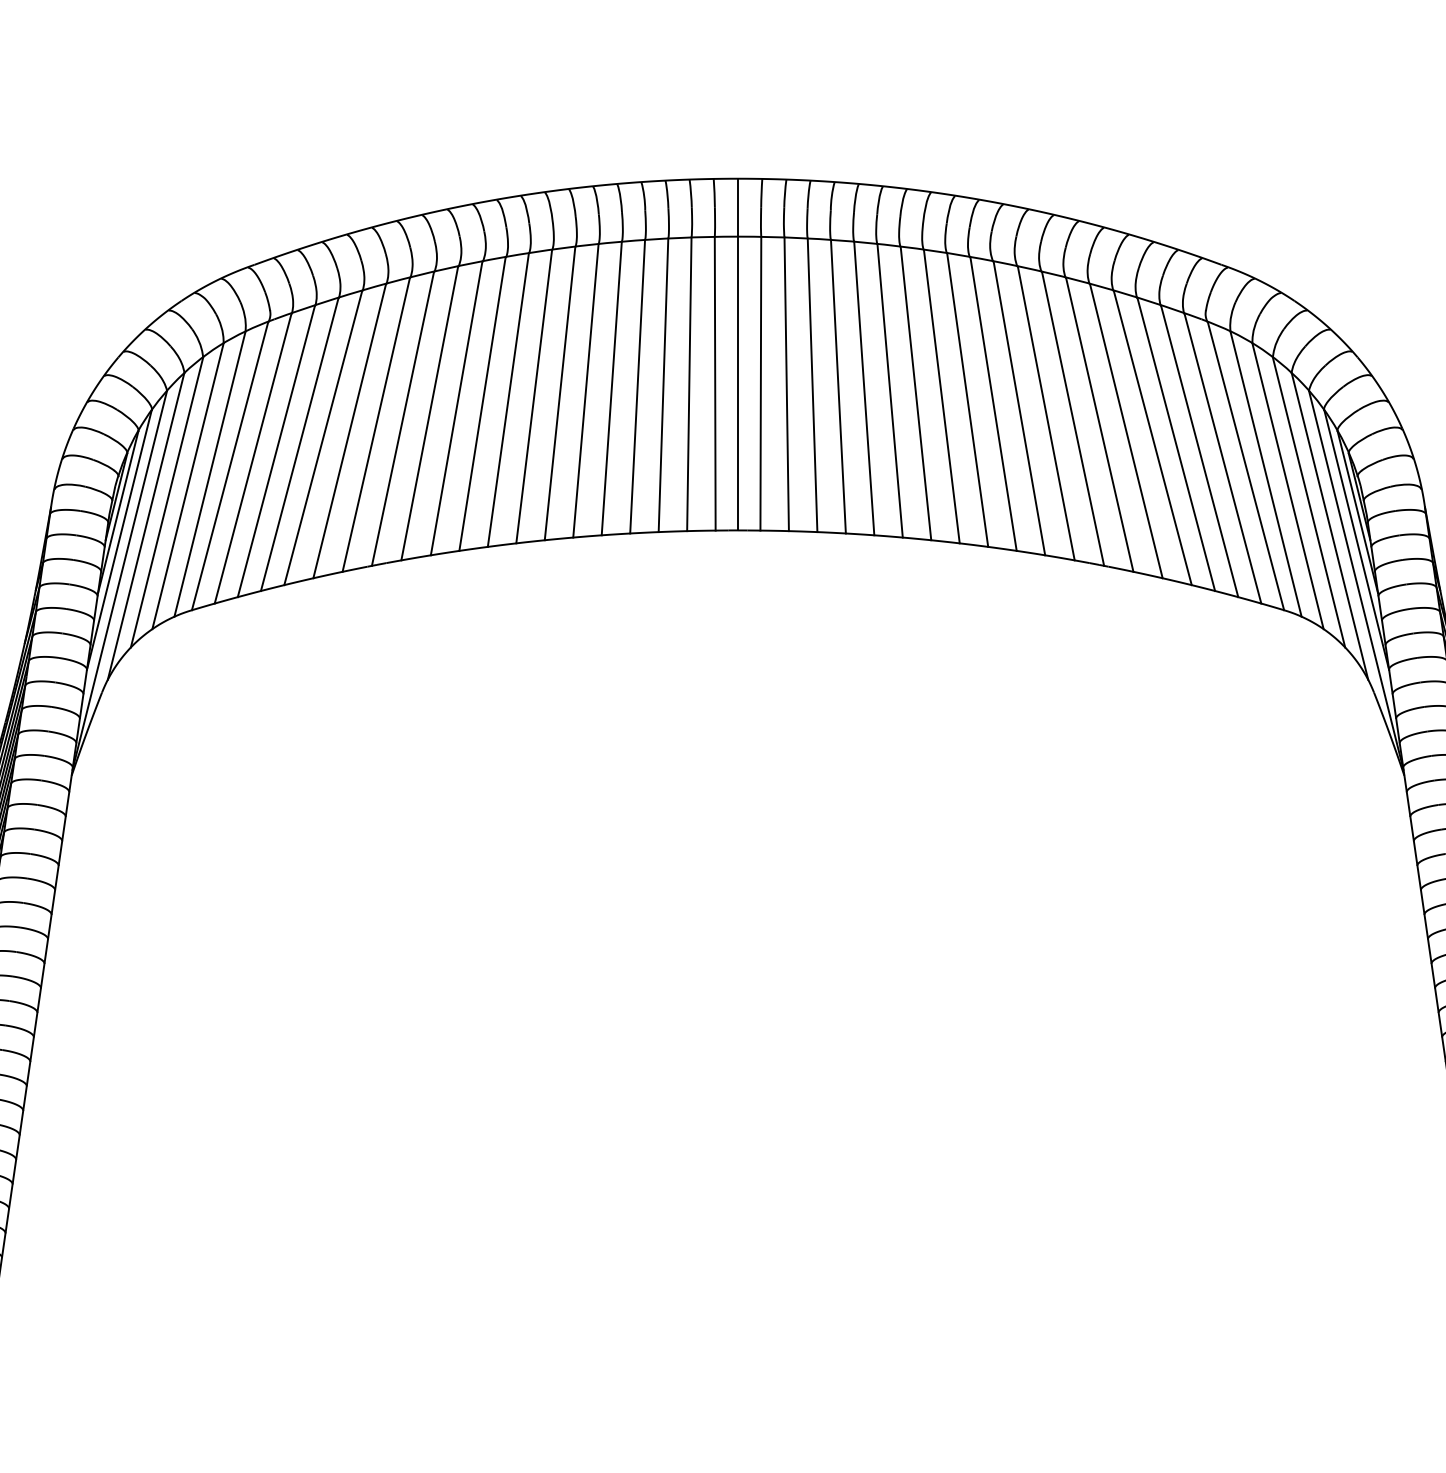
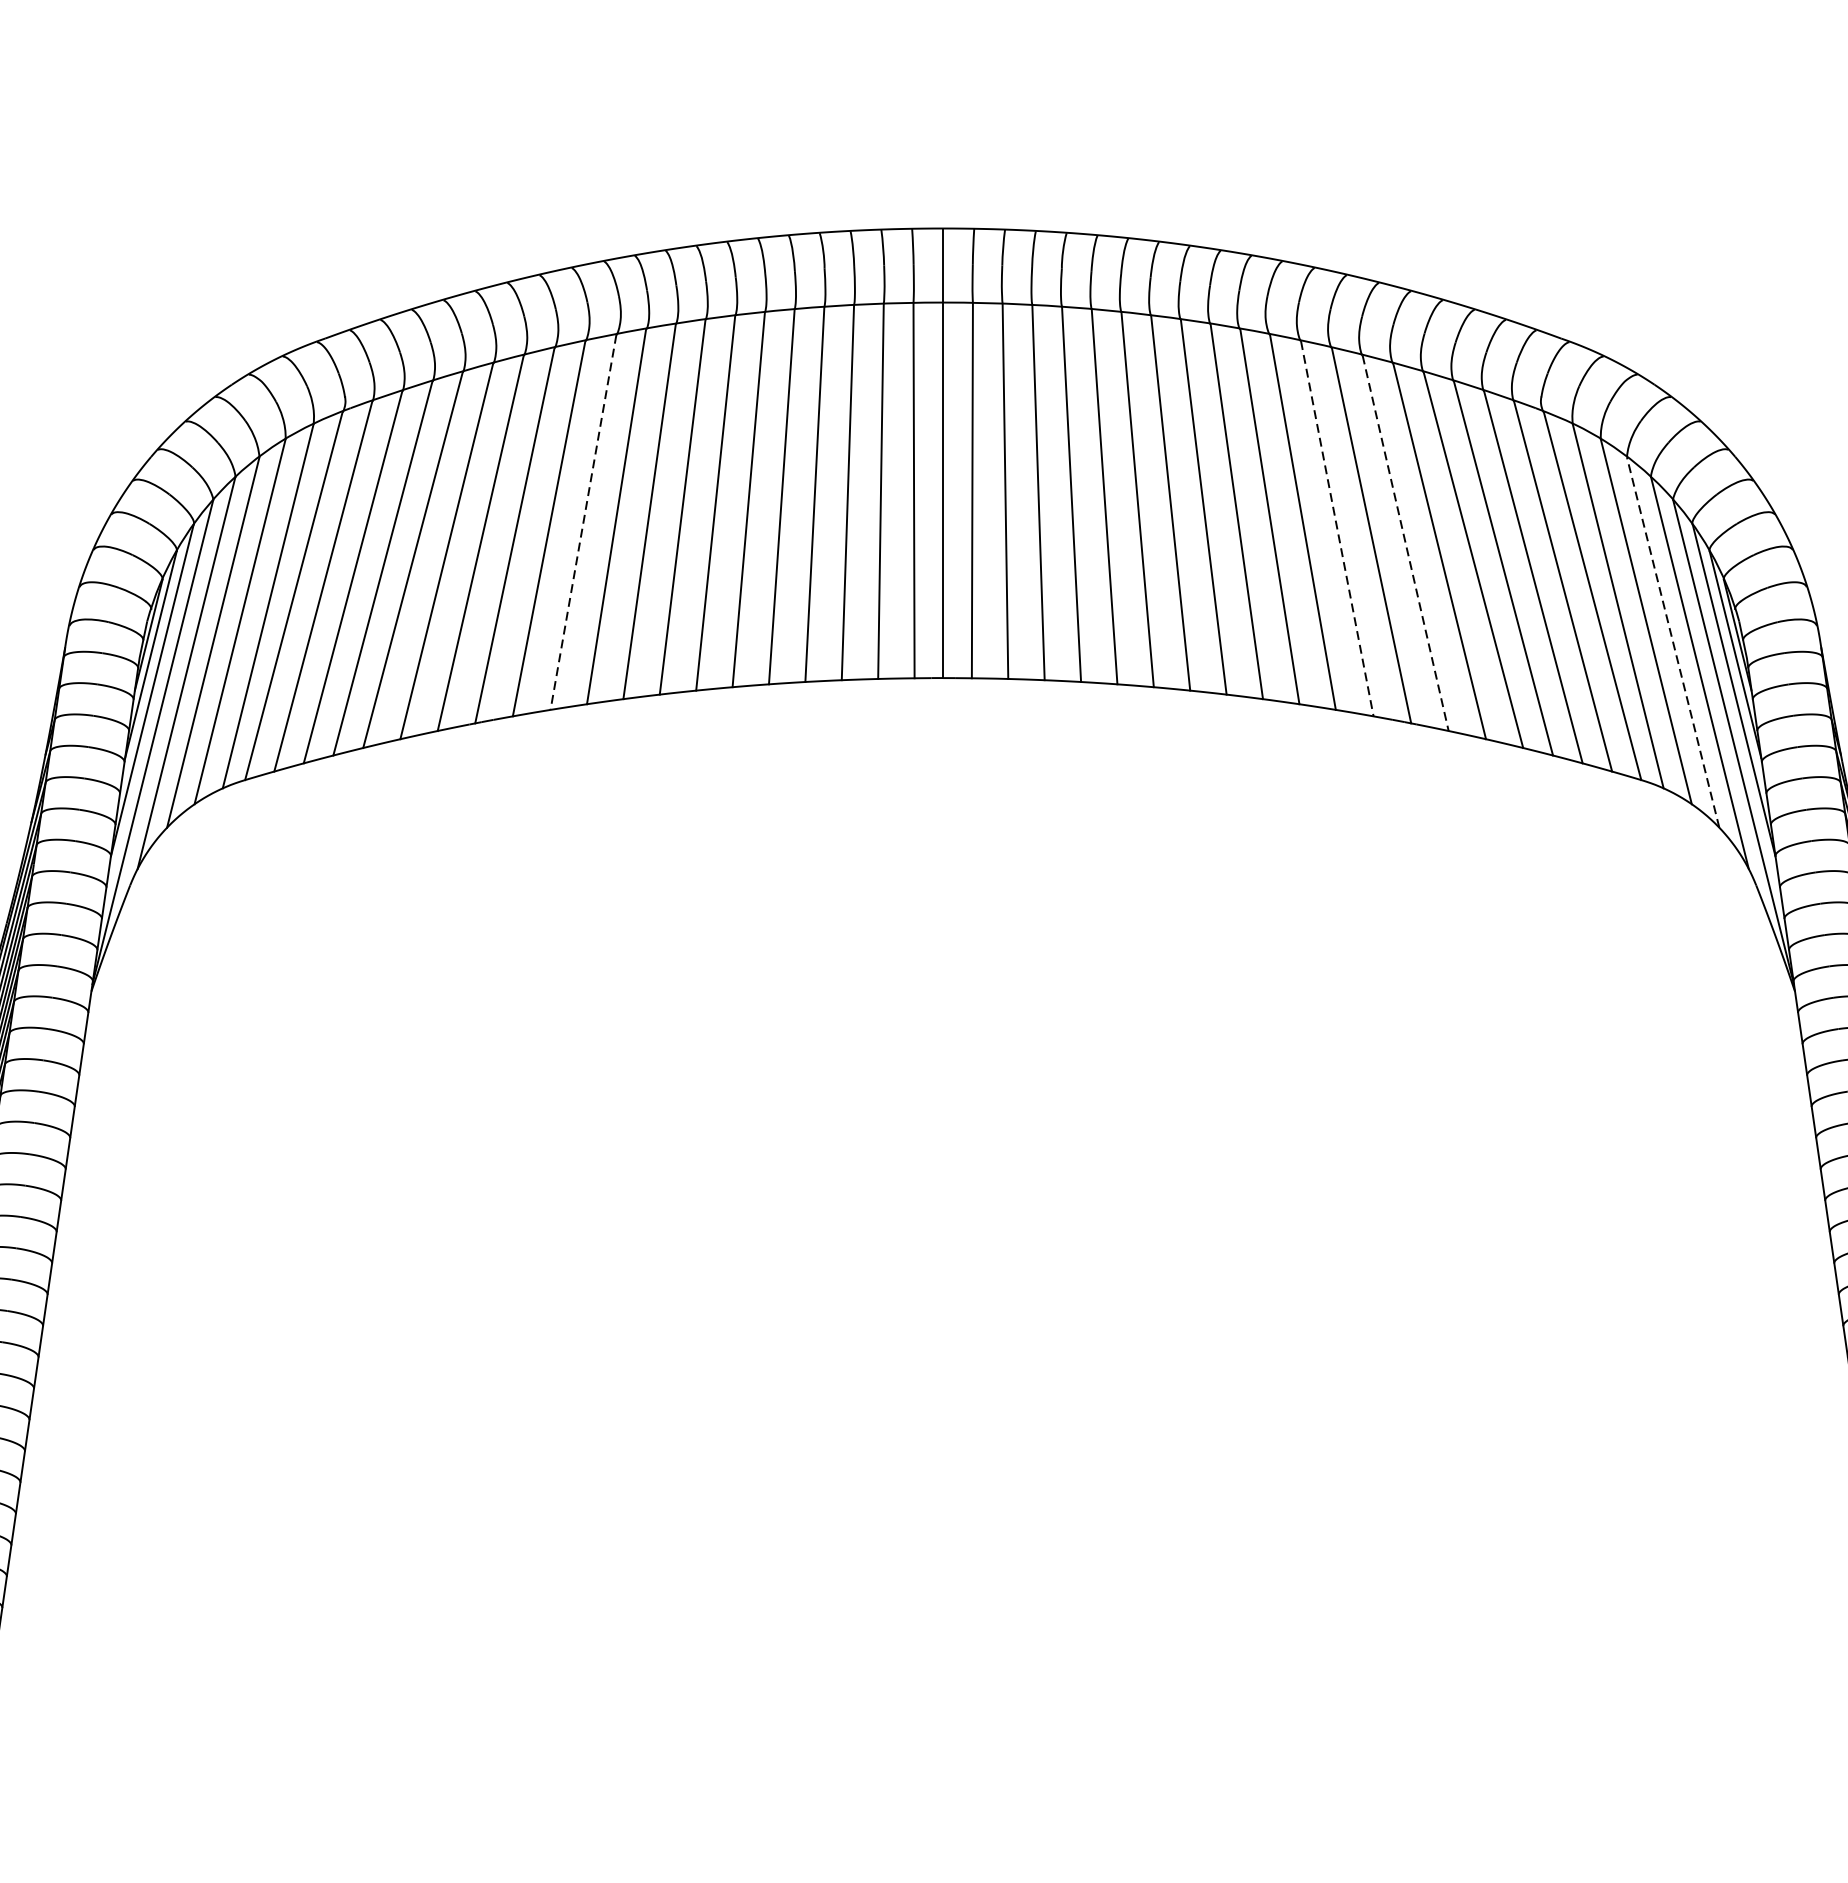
line: (456, 408) -> (583, 522), solid -> dashed
line: (1046, 414) -> (1337, 529), solid -> dashed
line: (1099, 425) -> (1405, 543), solid -> dashed
line: (1308, 502) -> (1672, 642), solid -> dashed

